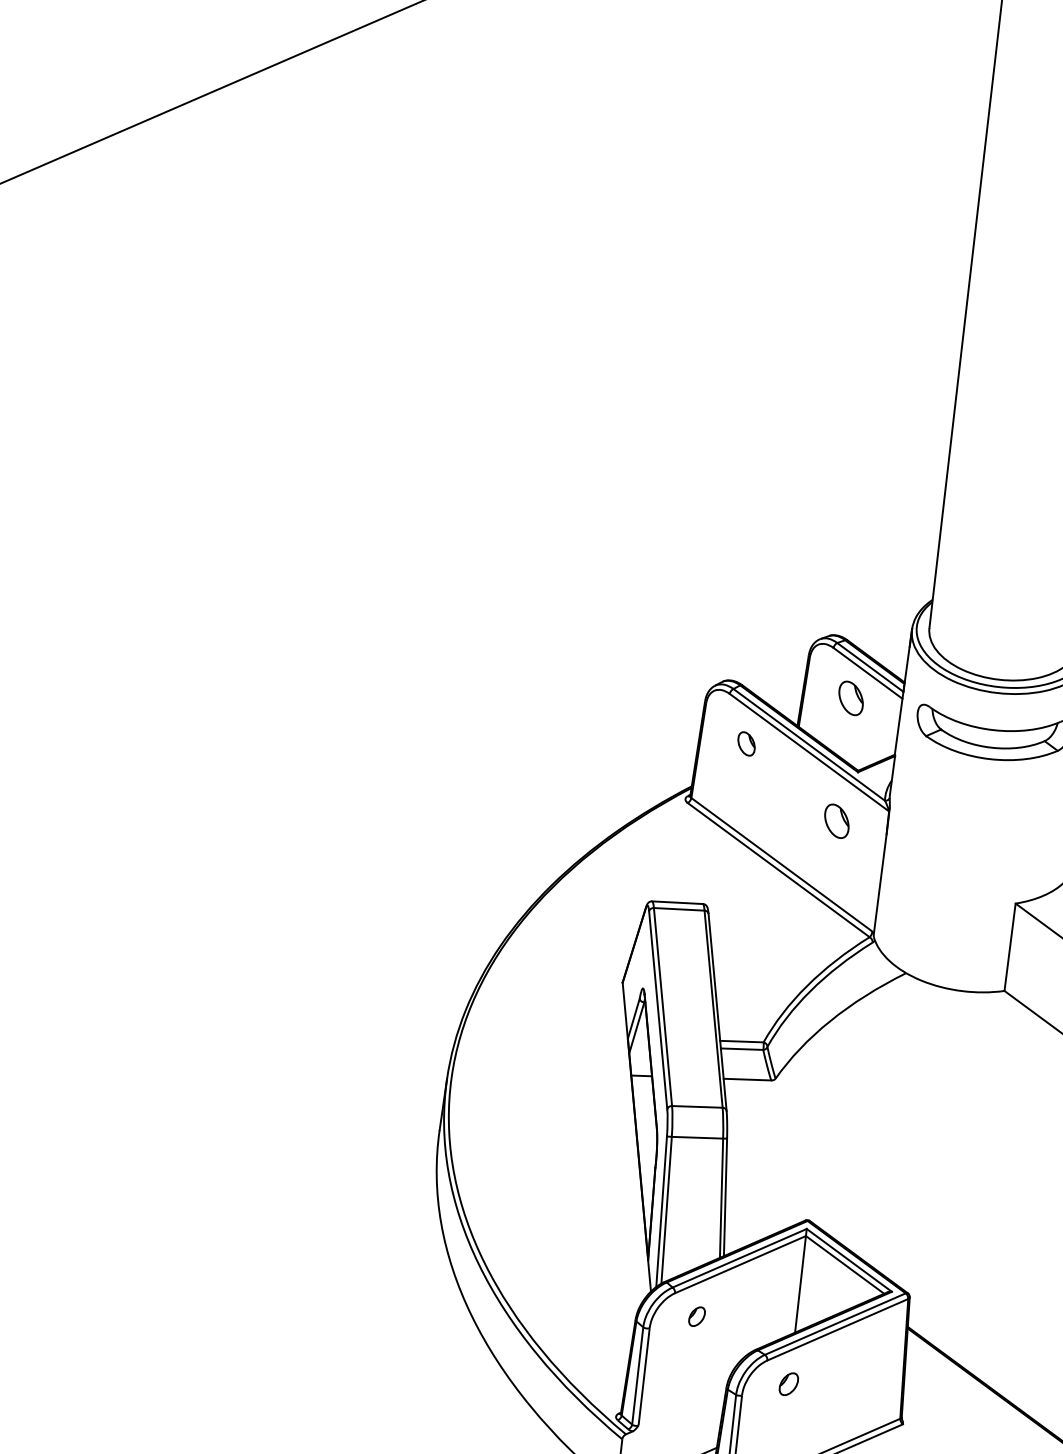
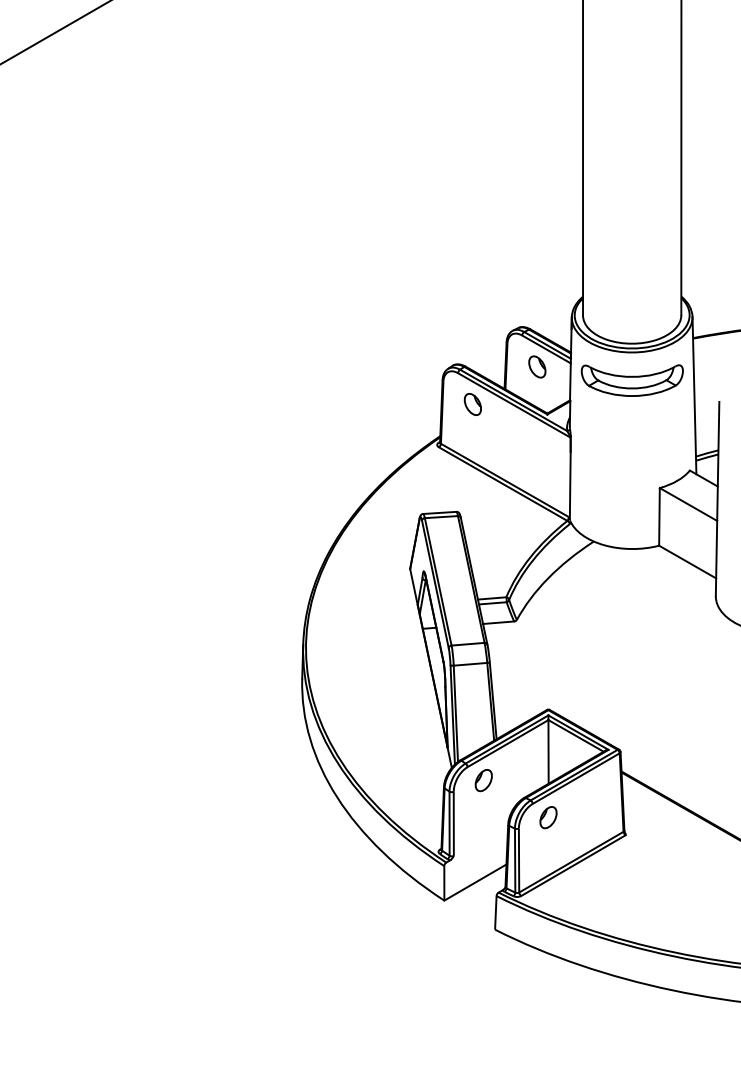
part: (746, 743) -> (472, 404), size x1.43
part: (837, 820) -> (537, 447), removed
part: (696, 1316) -> (483, 780), size x1.67
part: (788, 1383) -> (548, 817), size x1.43

